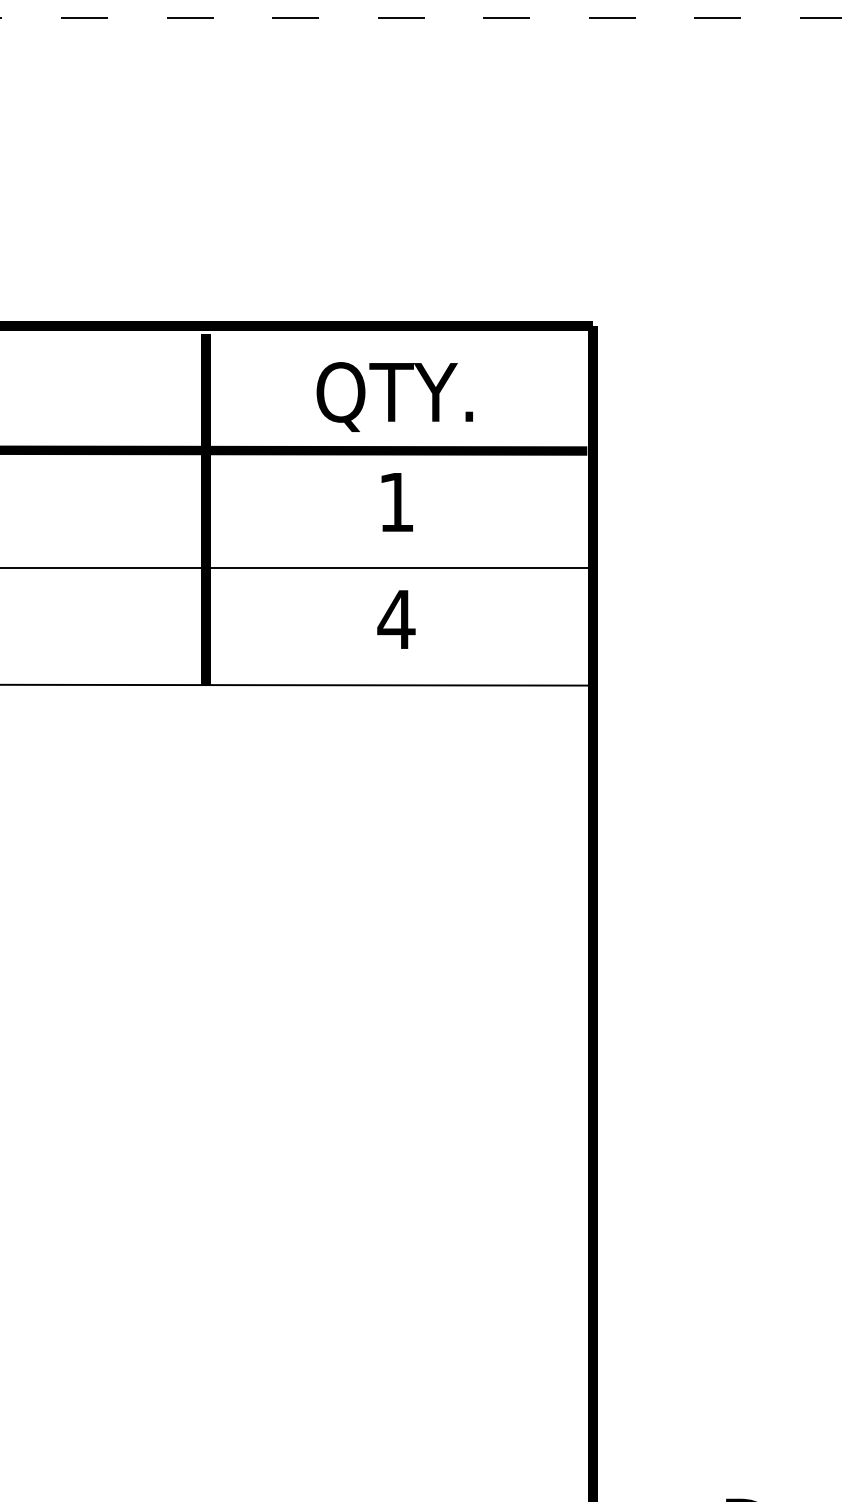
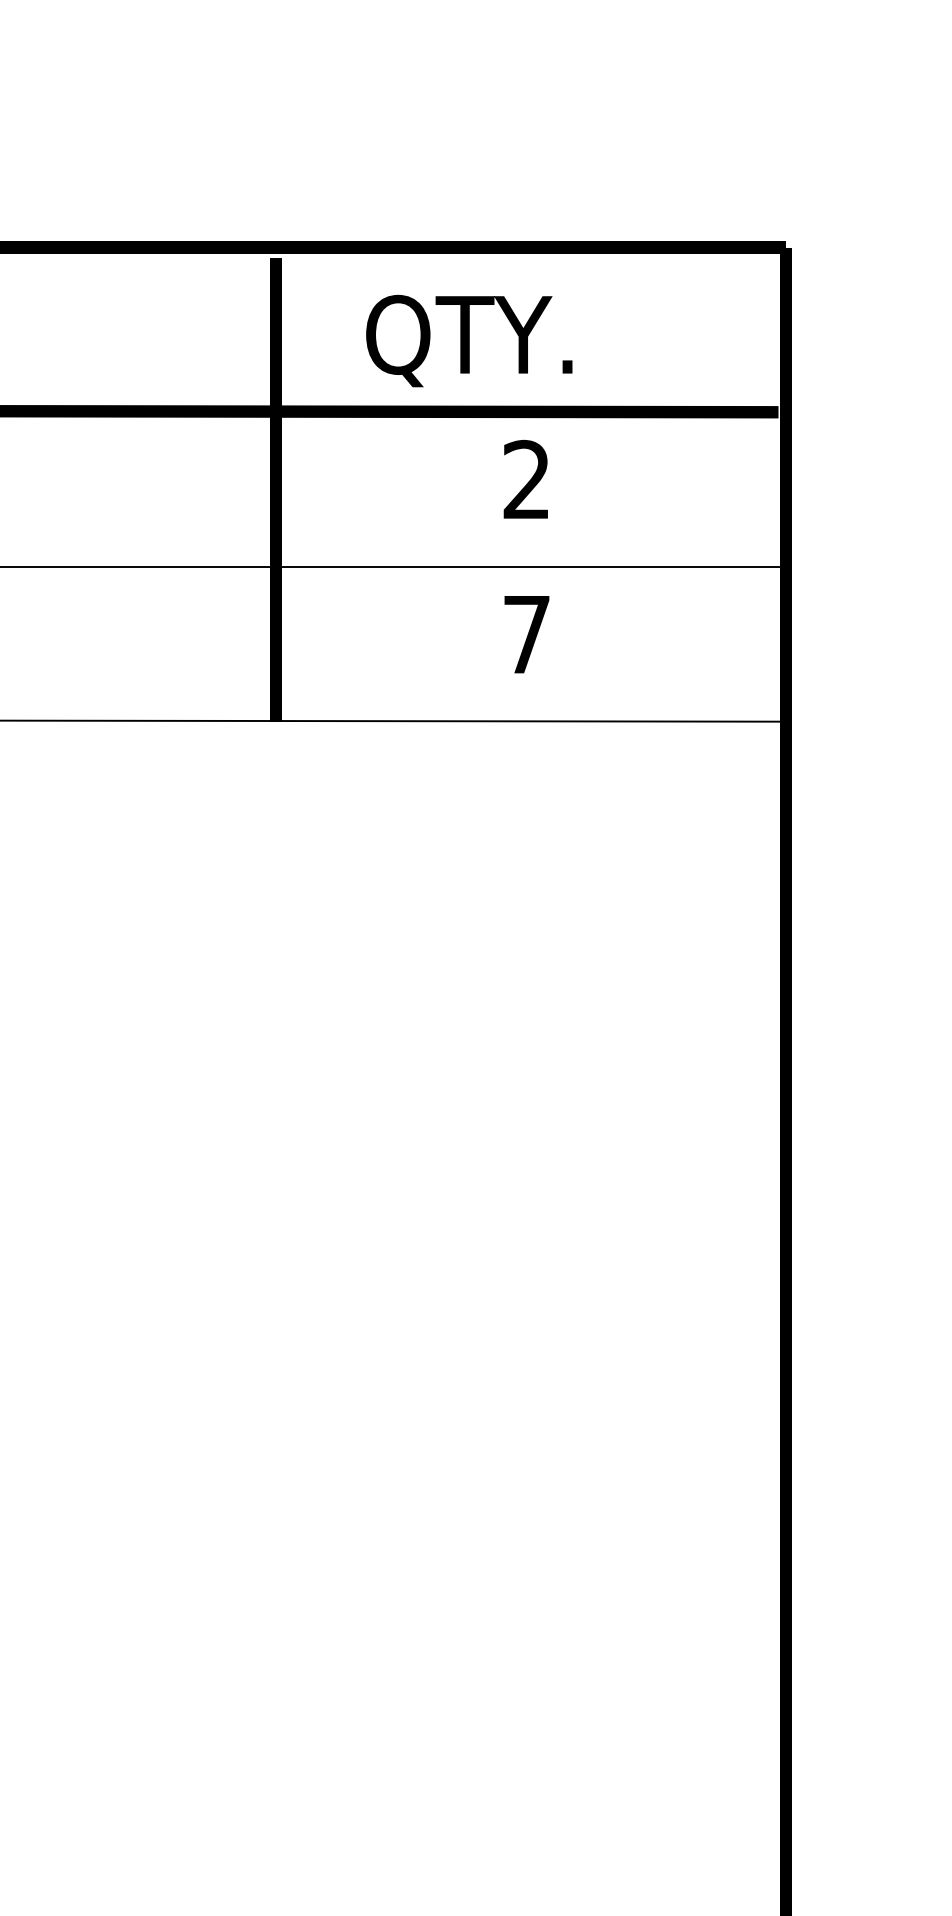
text: (394, 396) -> (468, 340), moved
text: (395, 501) -> (525, 478), 1 -> 2
text: (396, 619) -> (526, 634), 4 -> 7

